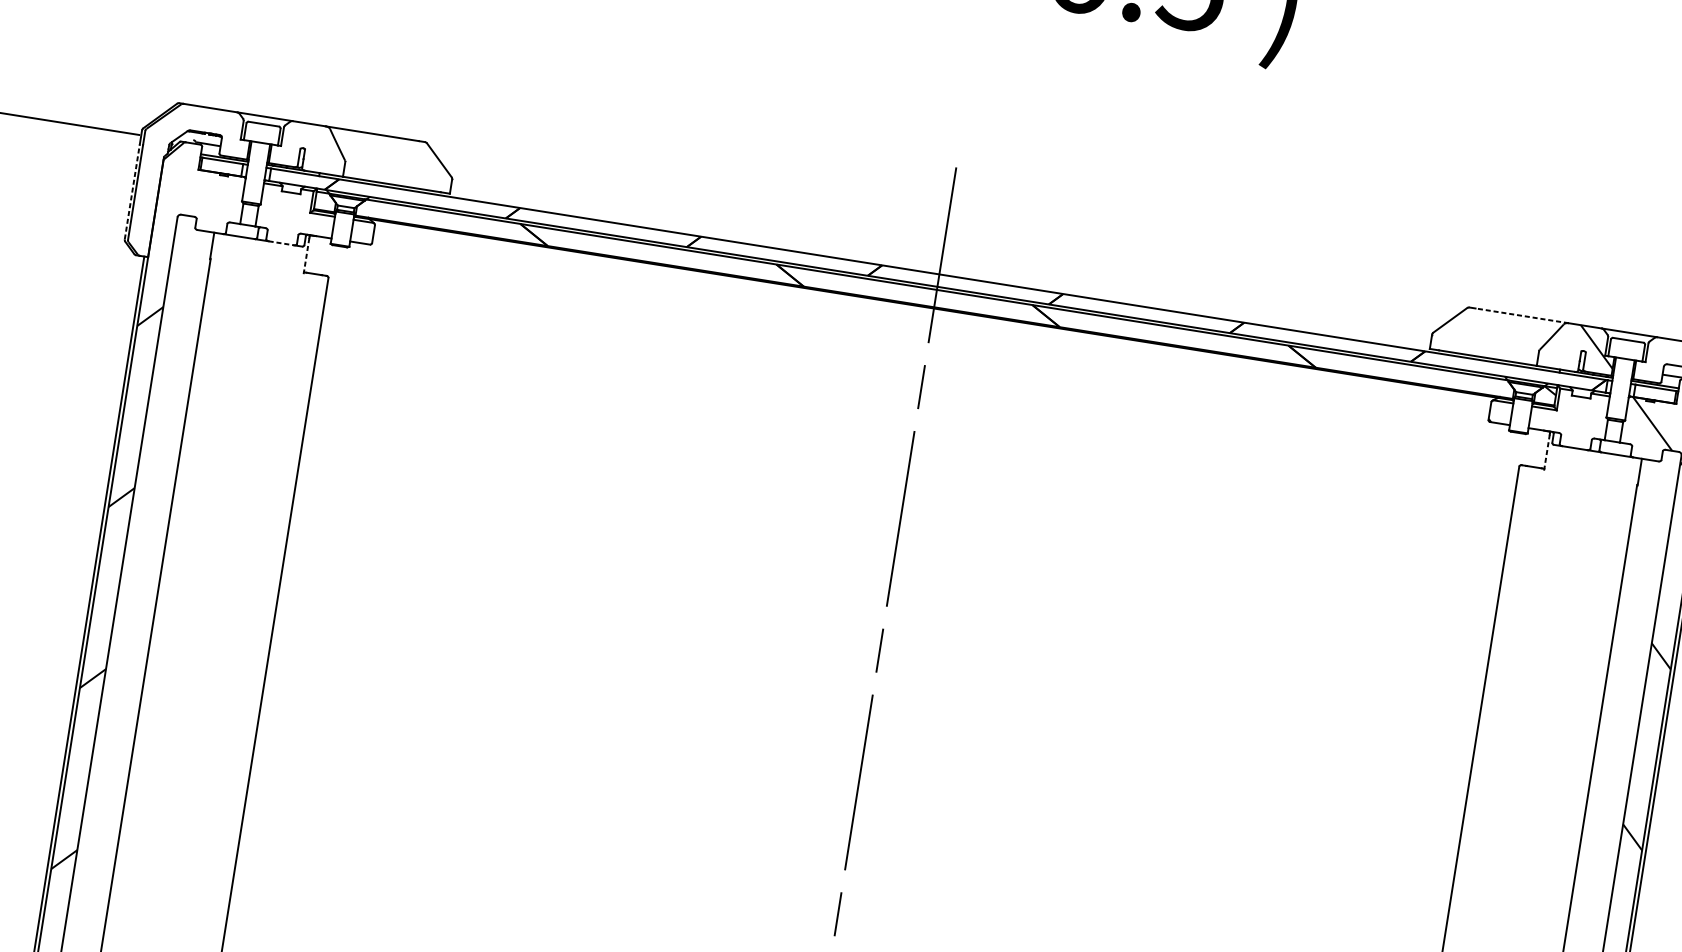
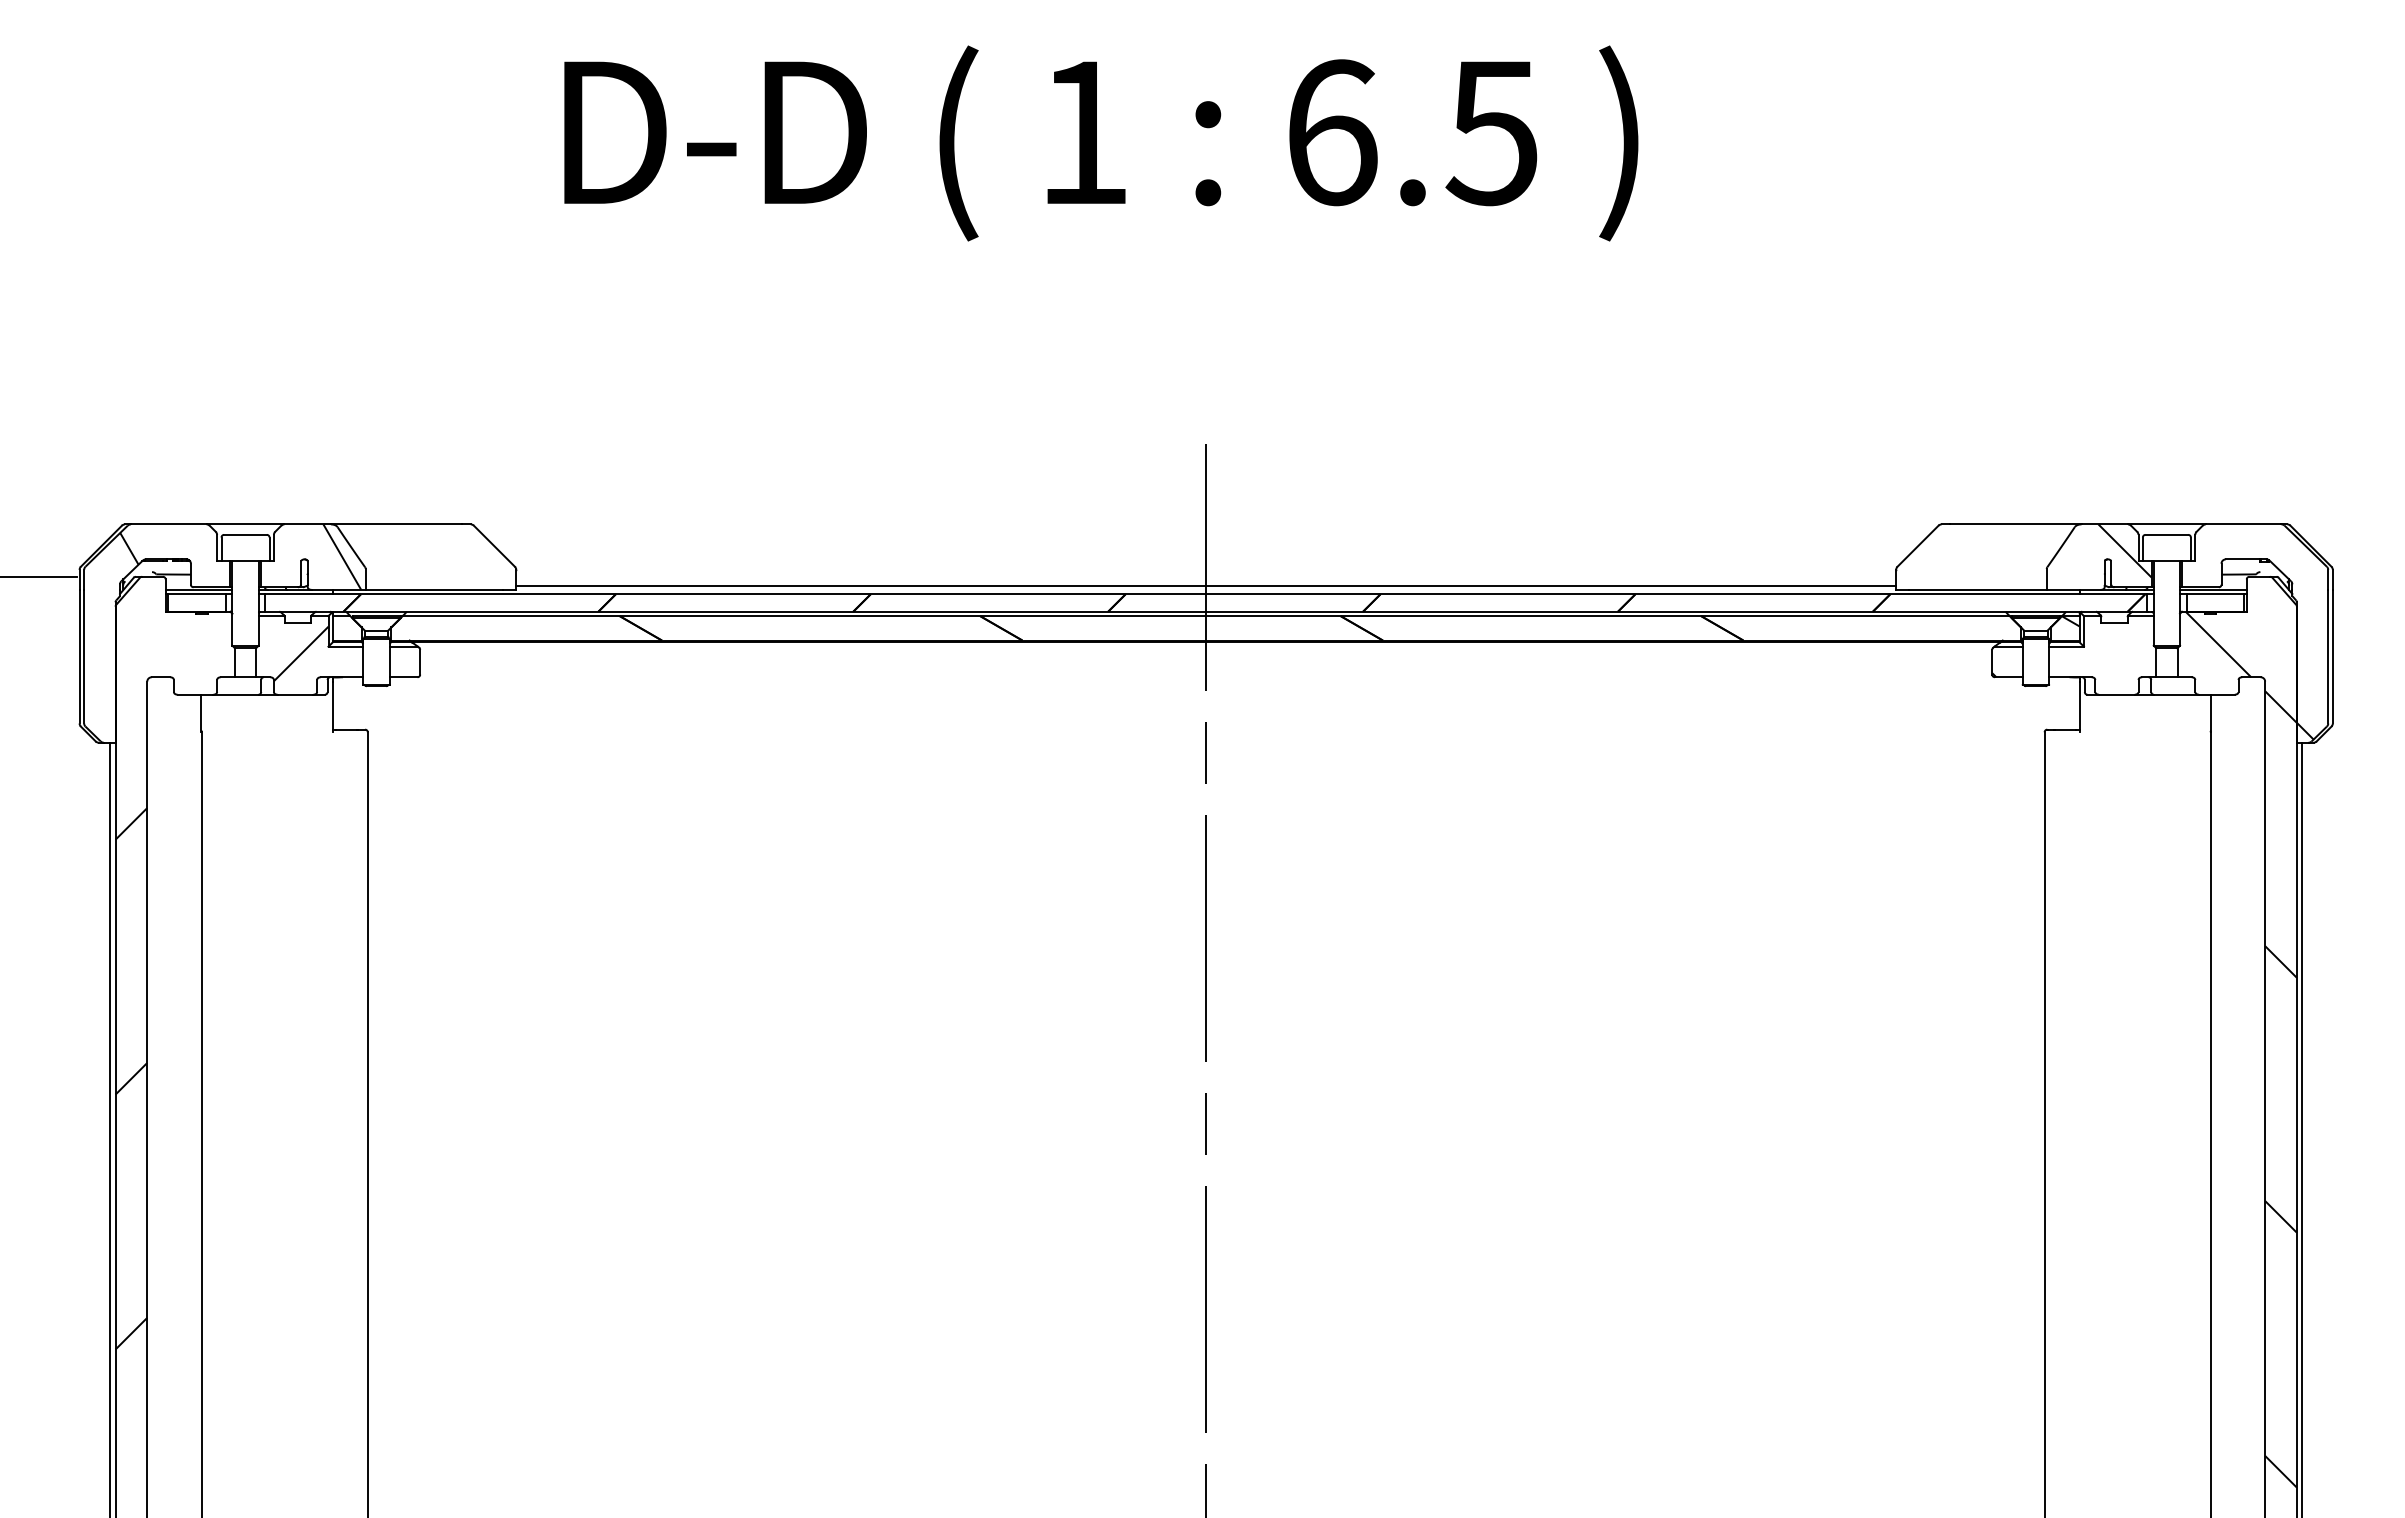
hatch: (179, 120) -> (129, 548), added
hatch: (330, 150) -> (342, 556), added
line: (132, 191) -> (79, 656), dashed -> solid
hatch: (289, 214) -> (300, 653), added
line: (281, 243) -> (295, 694), dashed -> solid
line: (306, 256) -> (332, 707), dashed -> solid
line: (940, 268) -> (1206, 585), added
line: (1521, 315) -> (2015, 524), dashed -> solid
line: (1546, 452) -> (2079, 706), dashed -> solid

